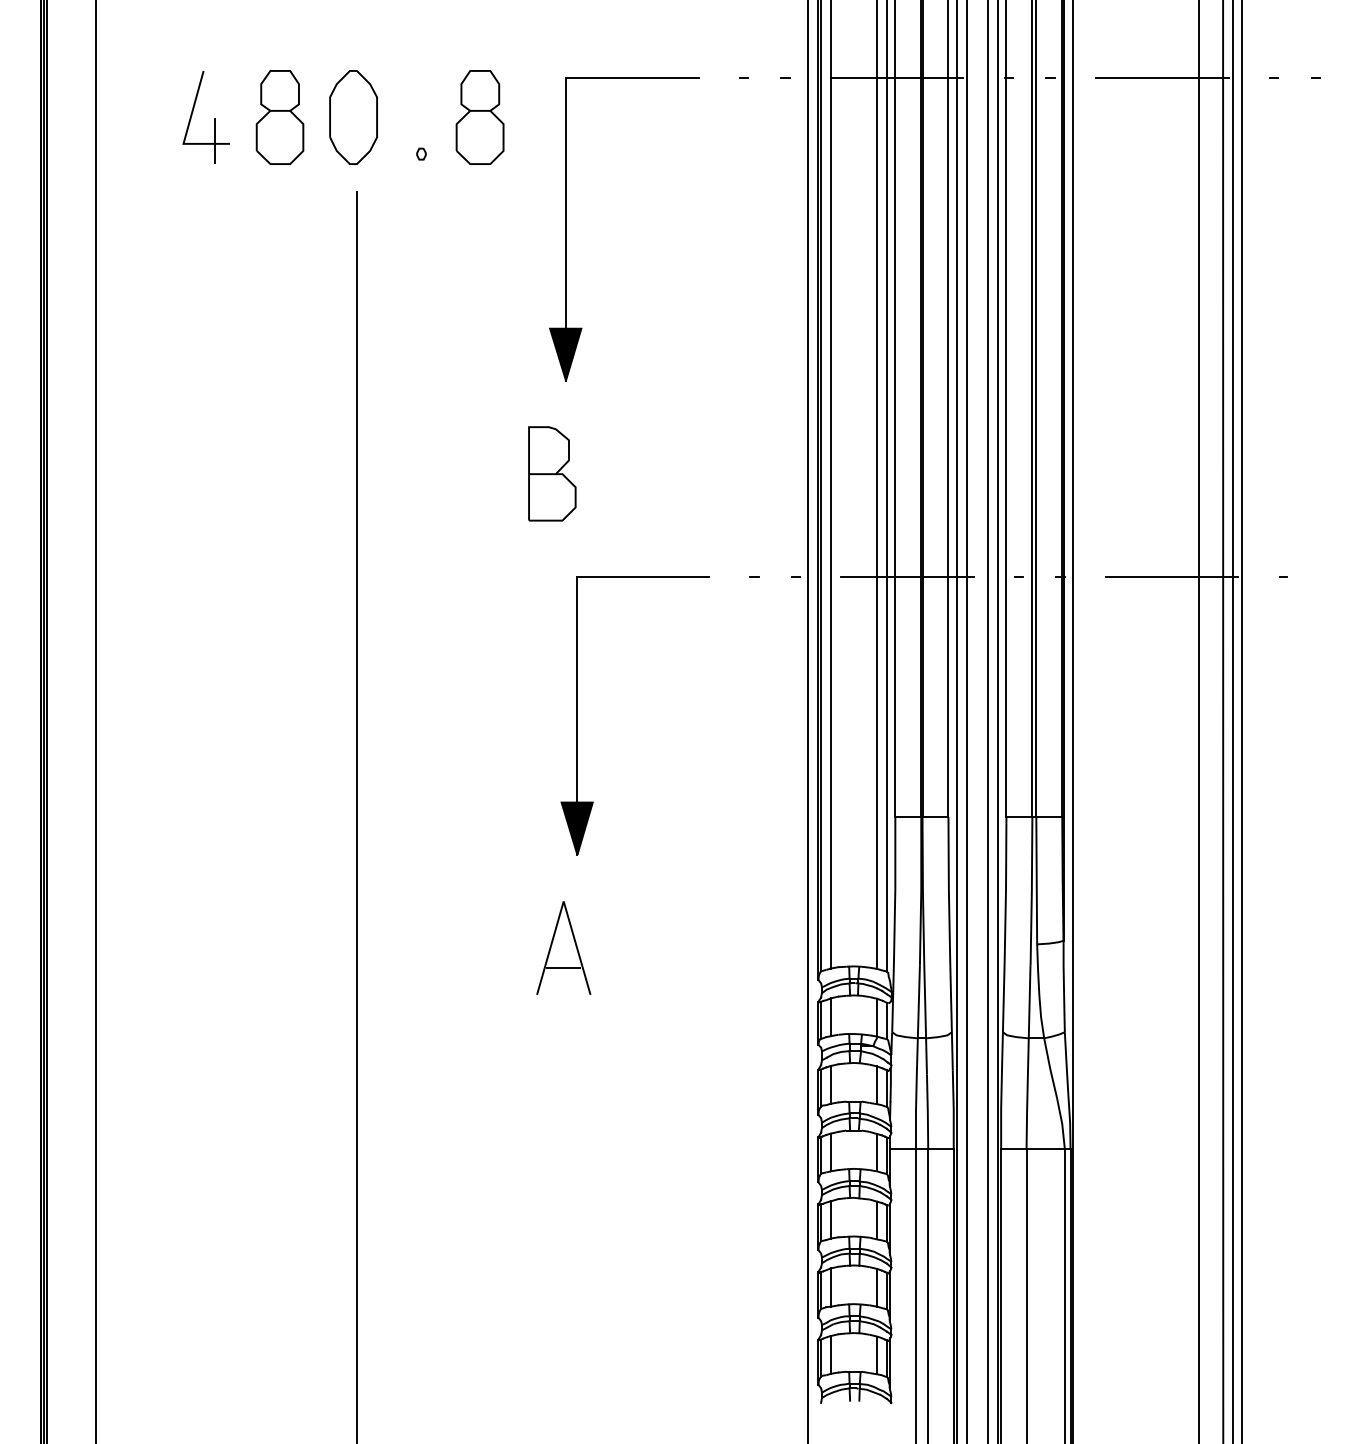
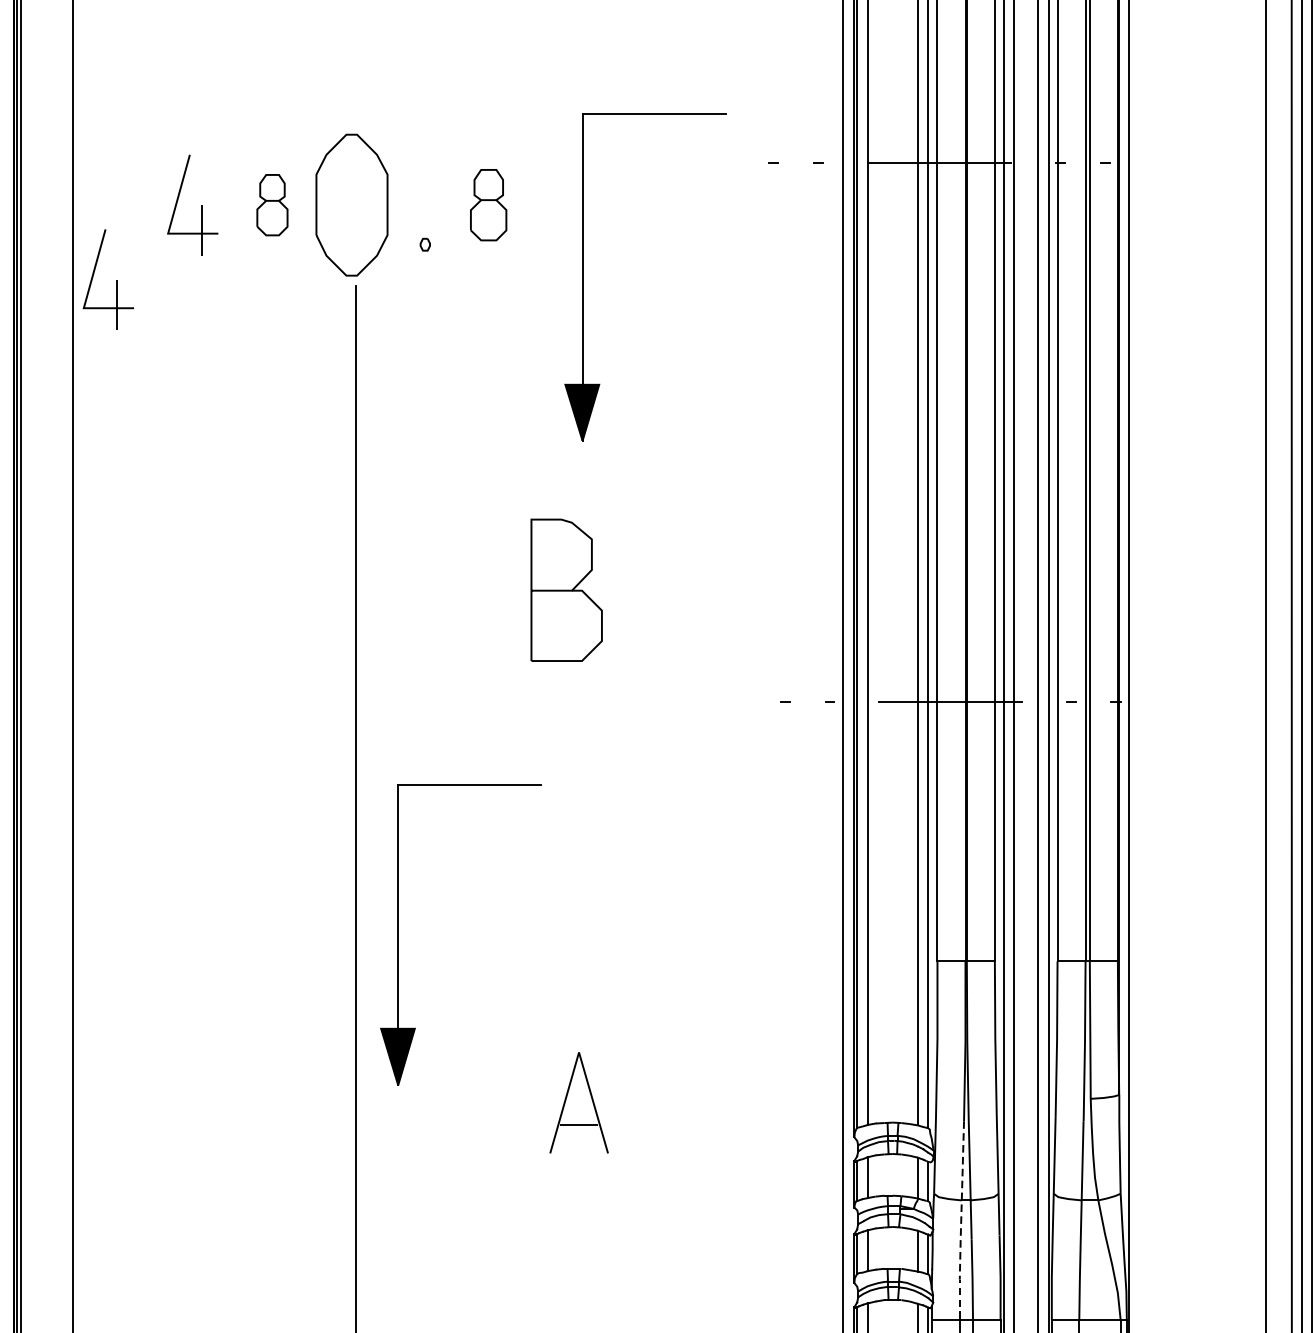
line: (1161, 78) -> (1225, 162), removed
part: (279, 117) -> (271, 205), size x0.6
part: (353, 117) -> (351, 205), size x1.4
part: (479, 117) -> (488, 205), size x0.7
part: (136, 187) -> (117, 280), added
part: (566, 229) -> (583, 277), moved
part: (552, 473) -> (566, 589), size x1.4
line: (1171, 577) -> (1235, 702), removed
part: (577, 715) -> (398, 934), moved
line: (917, 1058) -> (961, 1222), solid -> dashed

